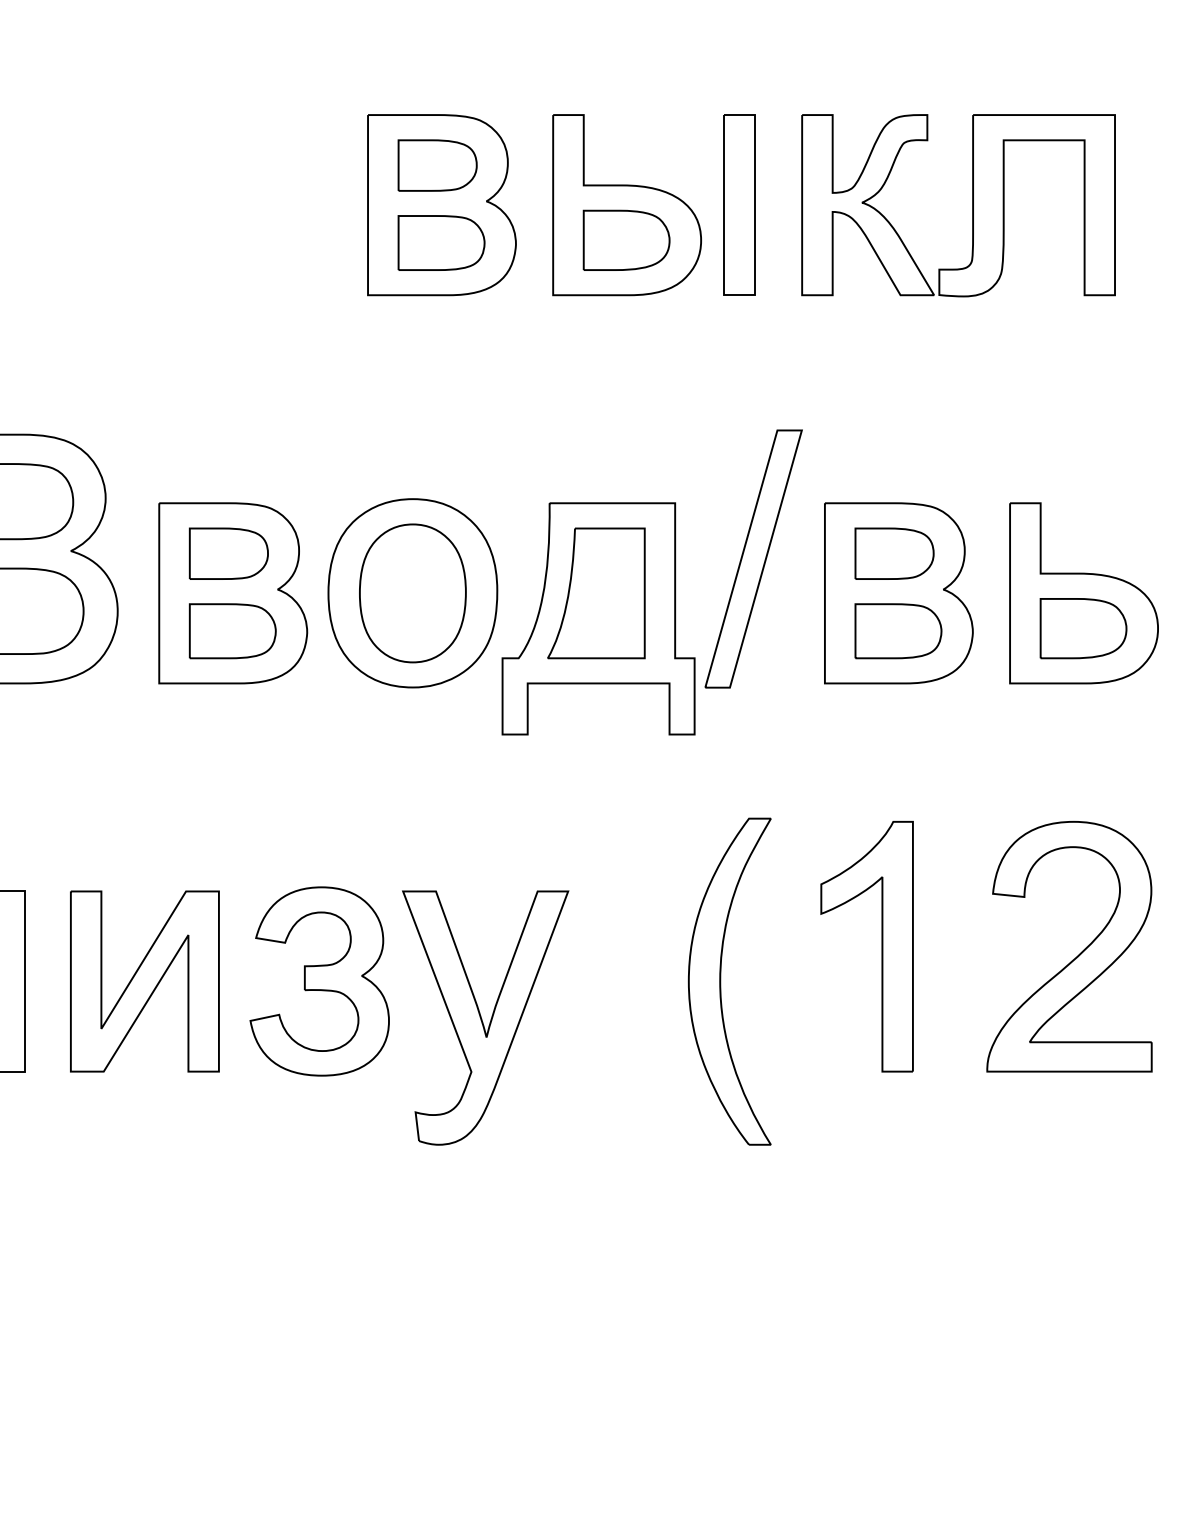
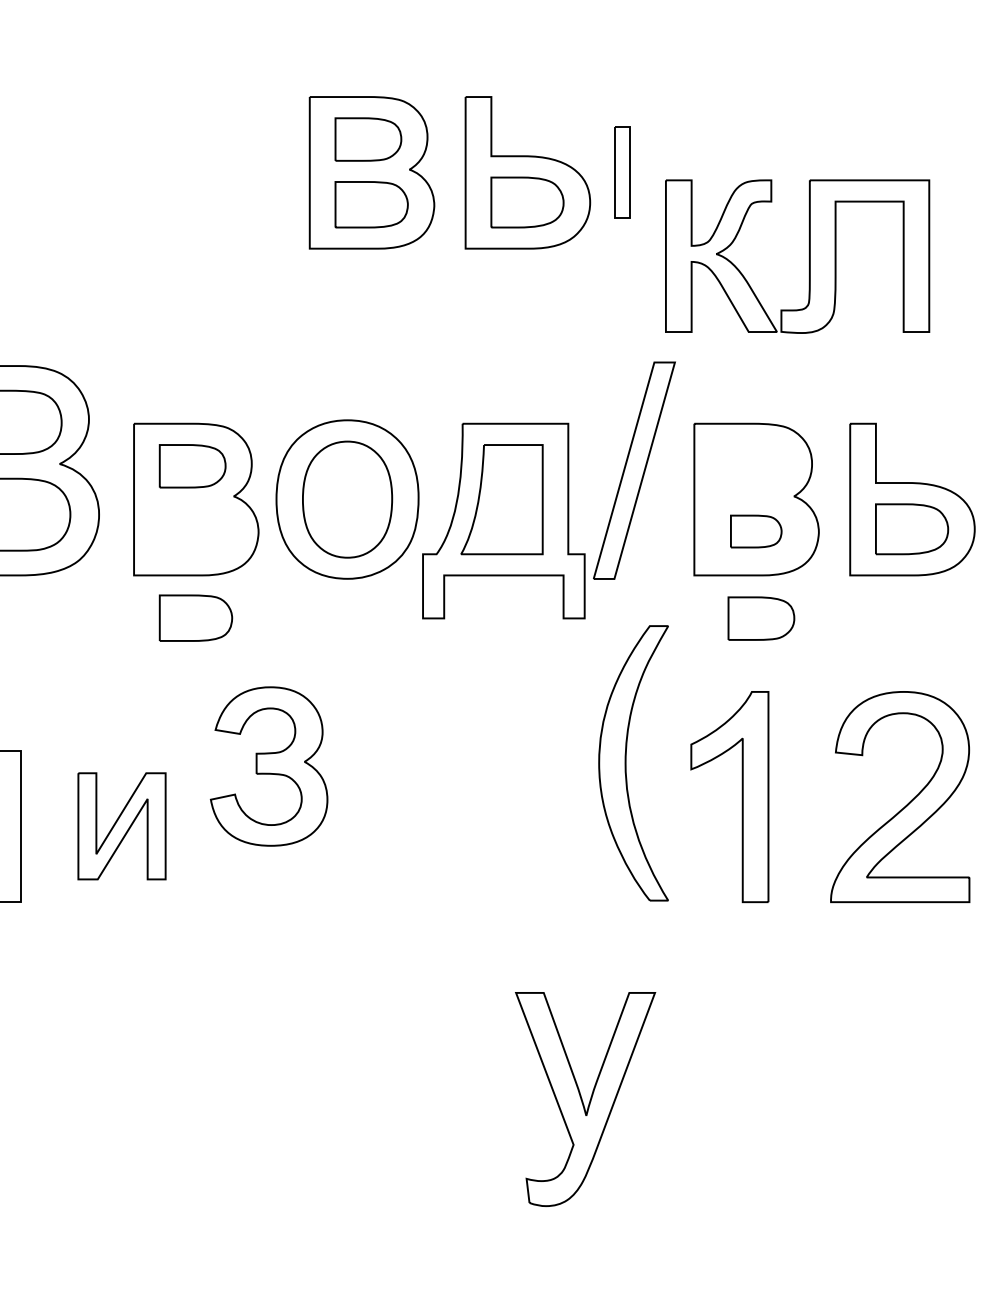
part: (739, 204) -> (622, 172), size x0.6
part: (972, 205) -> (809, 256), moved
part: (894, 553) -> (761, 618), moved
part: (232, 631) -> (195, 618), moved
part: (898, 631) -> (756, 531), size x0.7
part: (144, 981) -> (121, 826), size x0.7
part: (319, 981) -> (268, 766), moved
part: (721, 981) -> (626, 763), moved
part: (485, 1017) -> (585, 1099), moved

